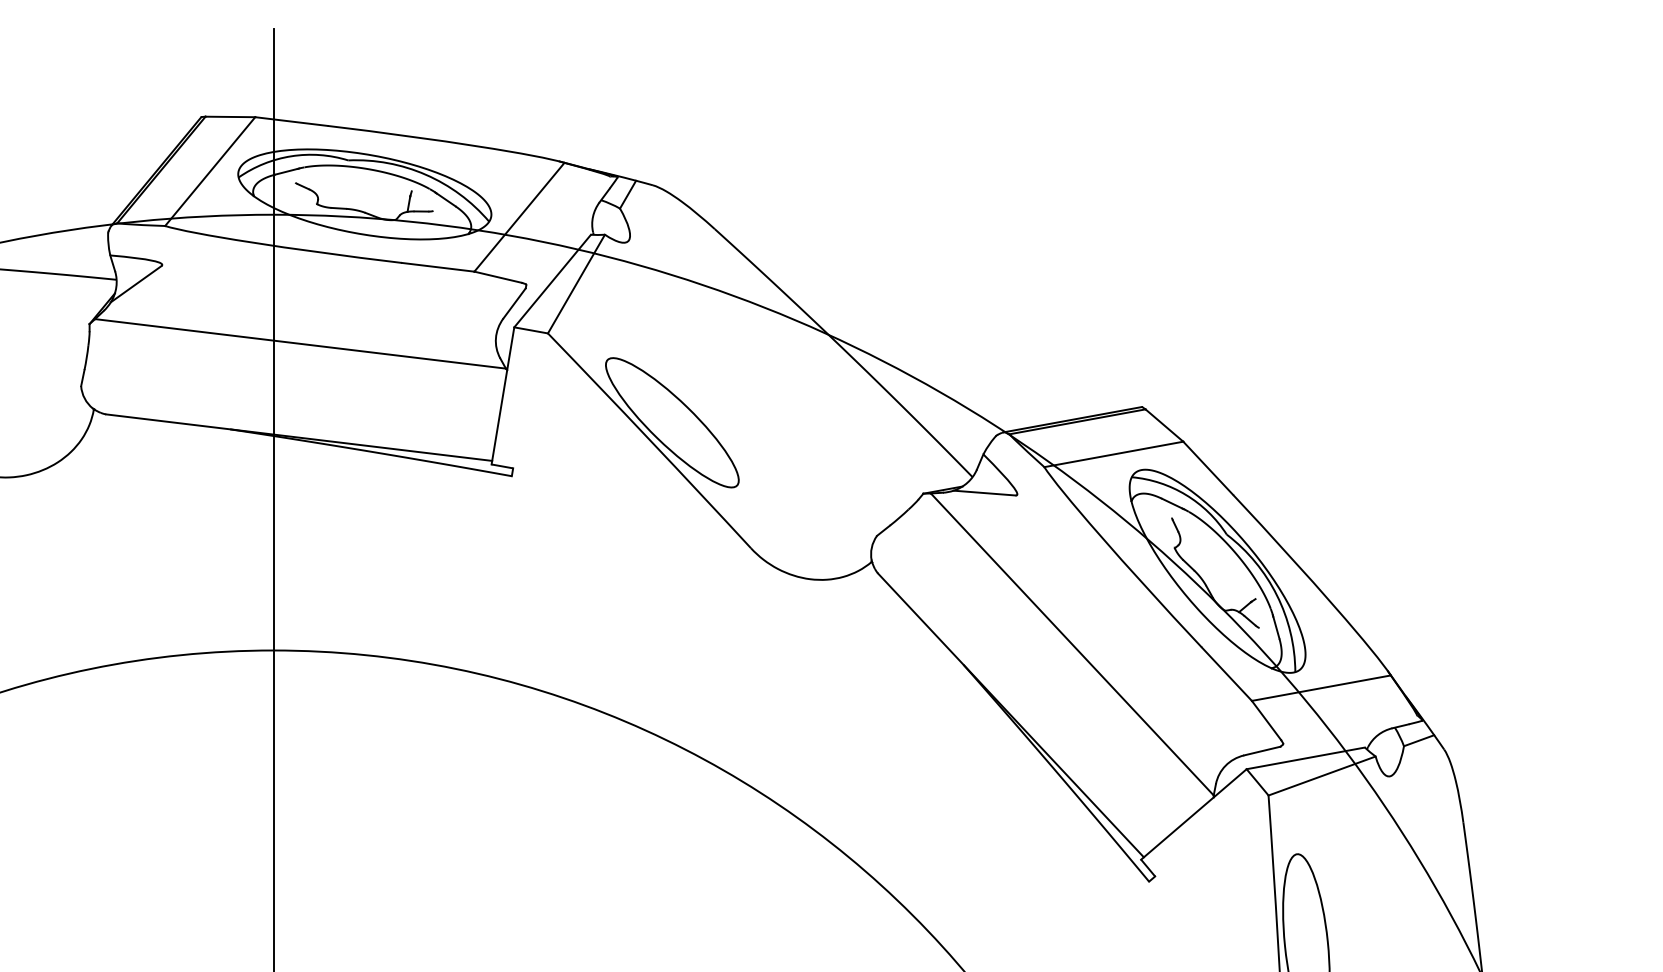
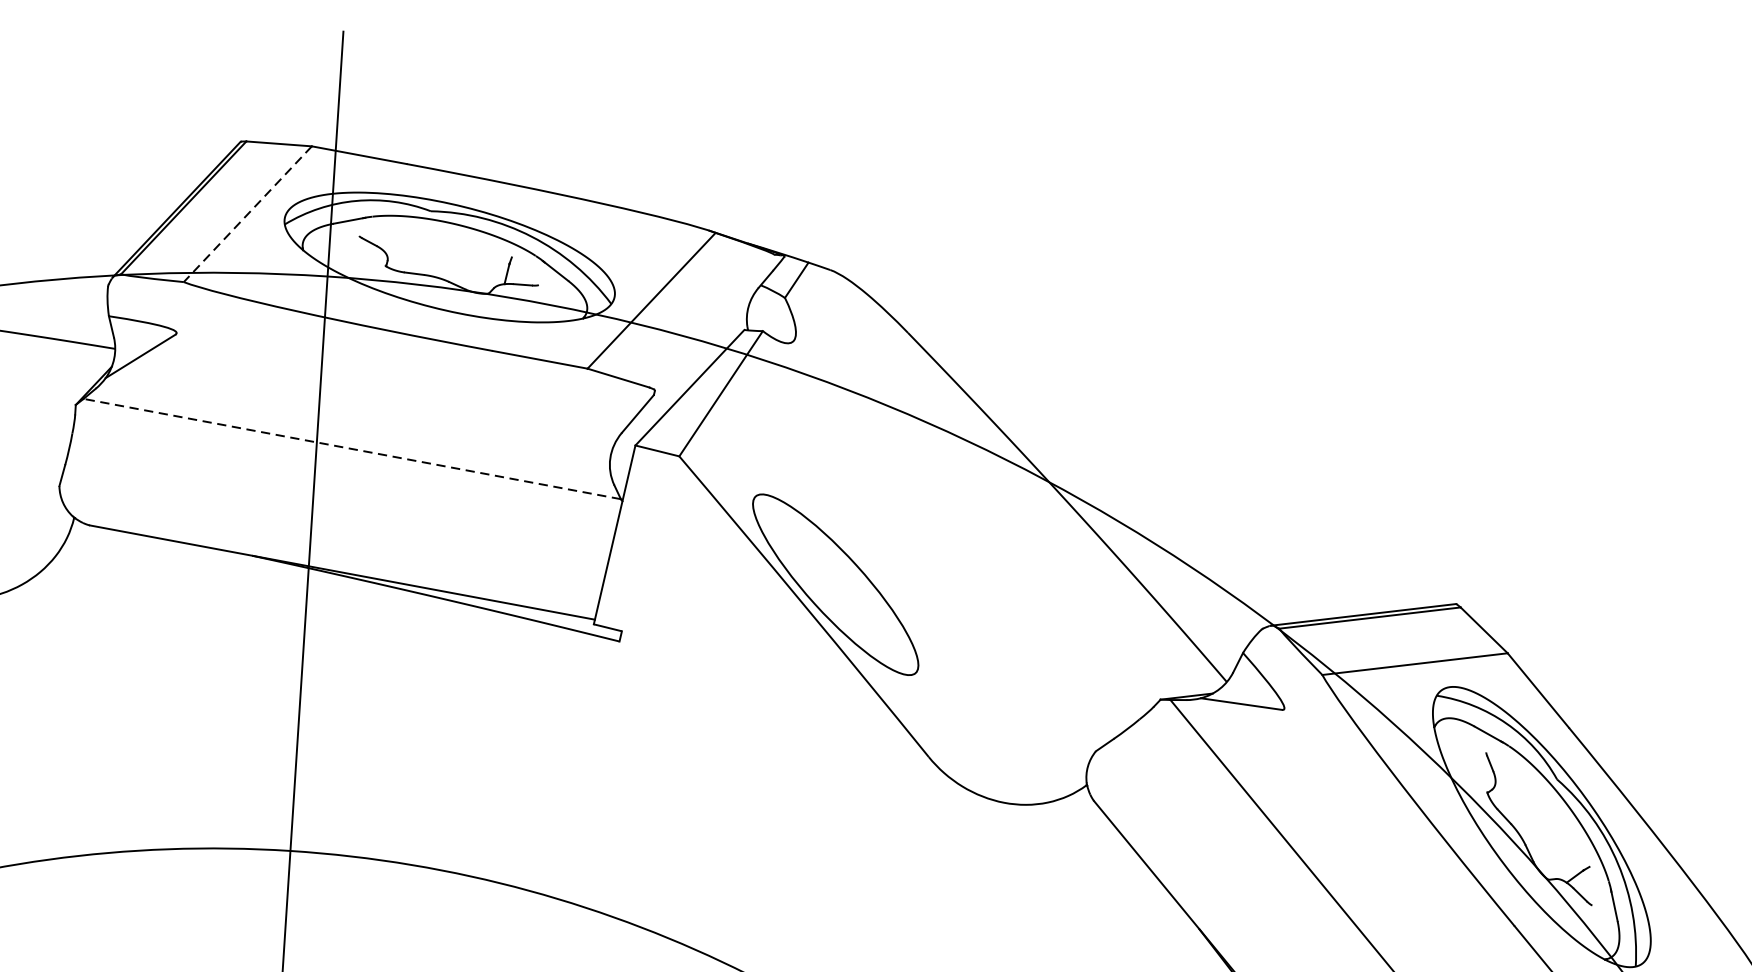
line: (210, 171) -> (248, 214), solid -> dashed
line: (300, 343) -> (352, 448), solid -> dashed

